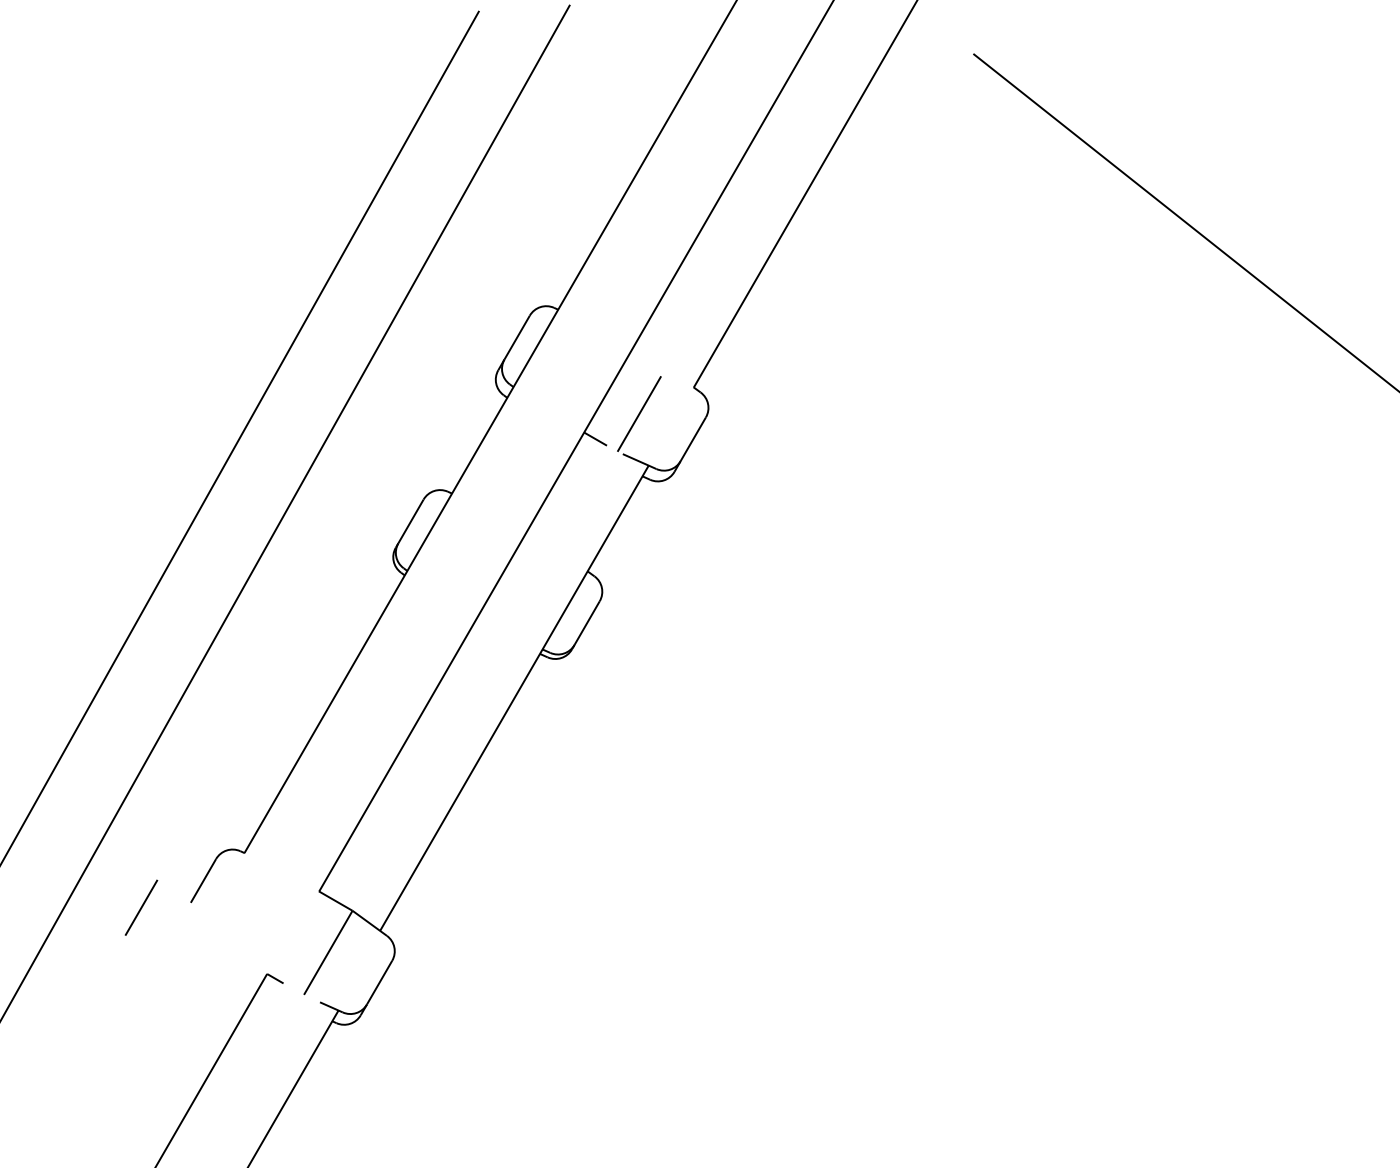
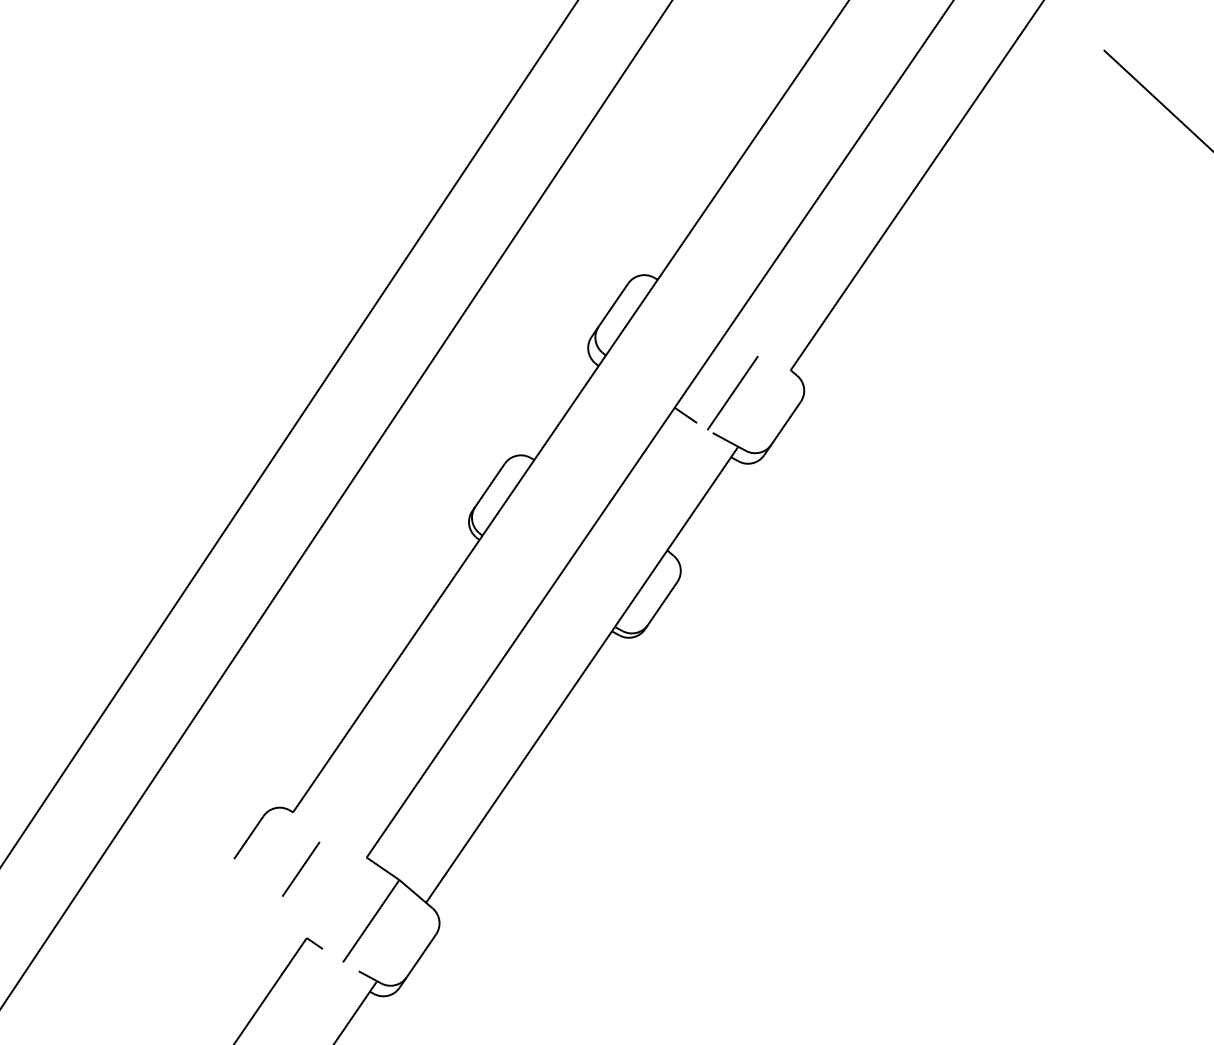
line: (141, 907) -> (301, 869), moved

